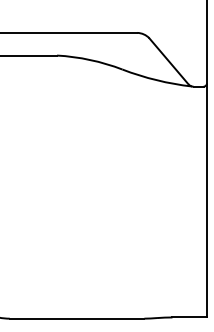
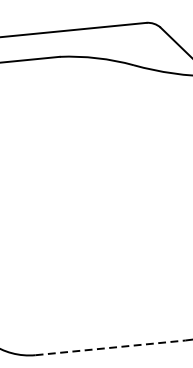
line: (77, 318) -> (111, 347), solid -> dashed

